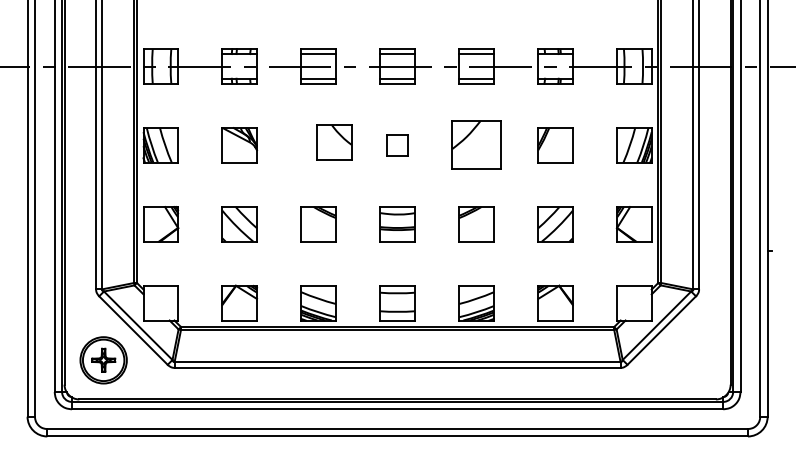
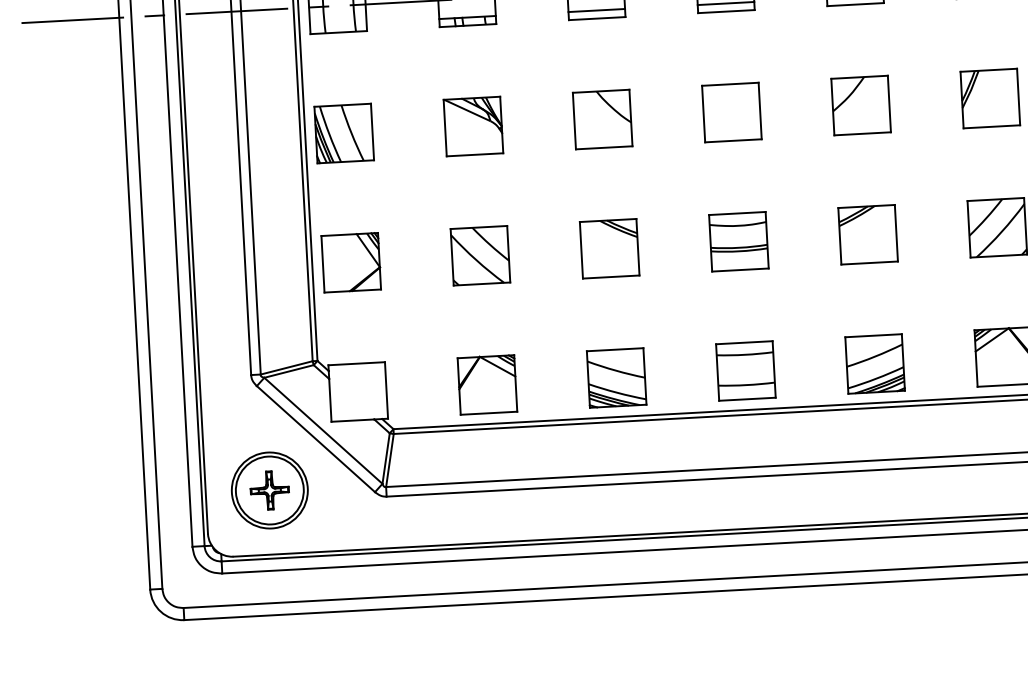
part: (334, 142) -> (602, 119), moved
part: (397, 145) -> (731, 112), size x1.67
part: (476, 145) -> (861, 105), size x0.71

